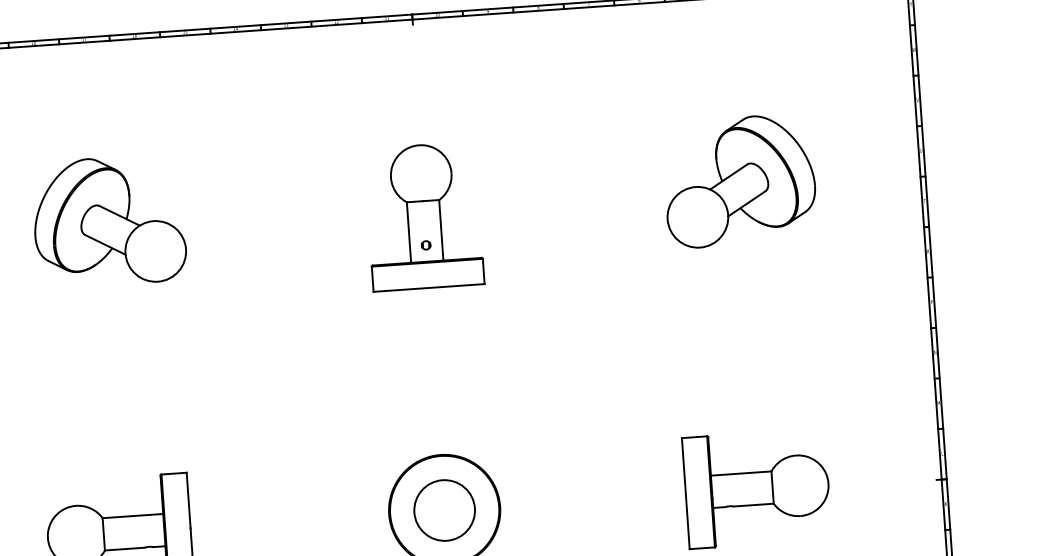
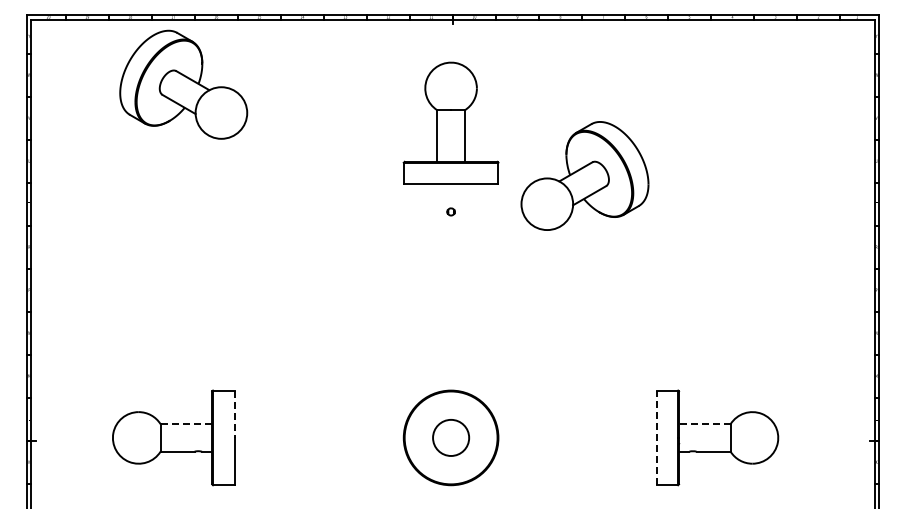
part: (739, 180) -> (584, 175), moved
part: (423, 215) -> (450, 122), moved
part: (108, 221) -> (183, 84), moved
line: (740, 473) -> (704, 424), solid -> dashed
line: (685, 493) -> (656, 437), solid -> dashed
line: (188, 500) -> (234, 414), solid -> dashed
circle: (443, 510) -> (450, 437), size x0.7
line: (133, 516) -> (186, 424), solid -> dashed

